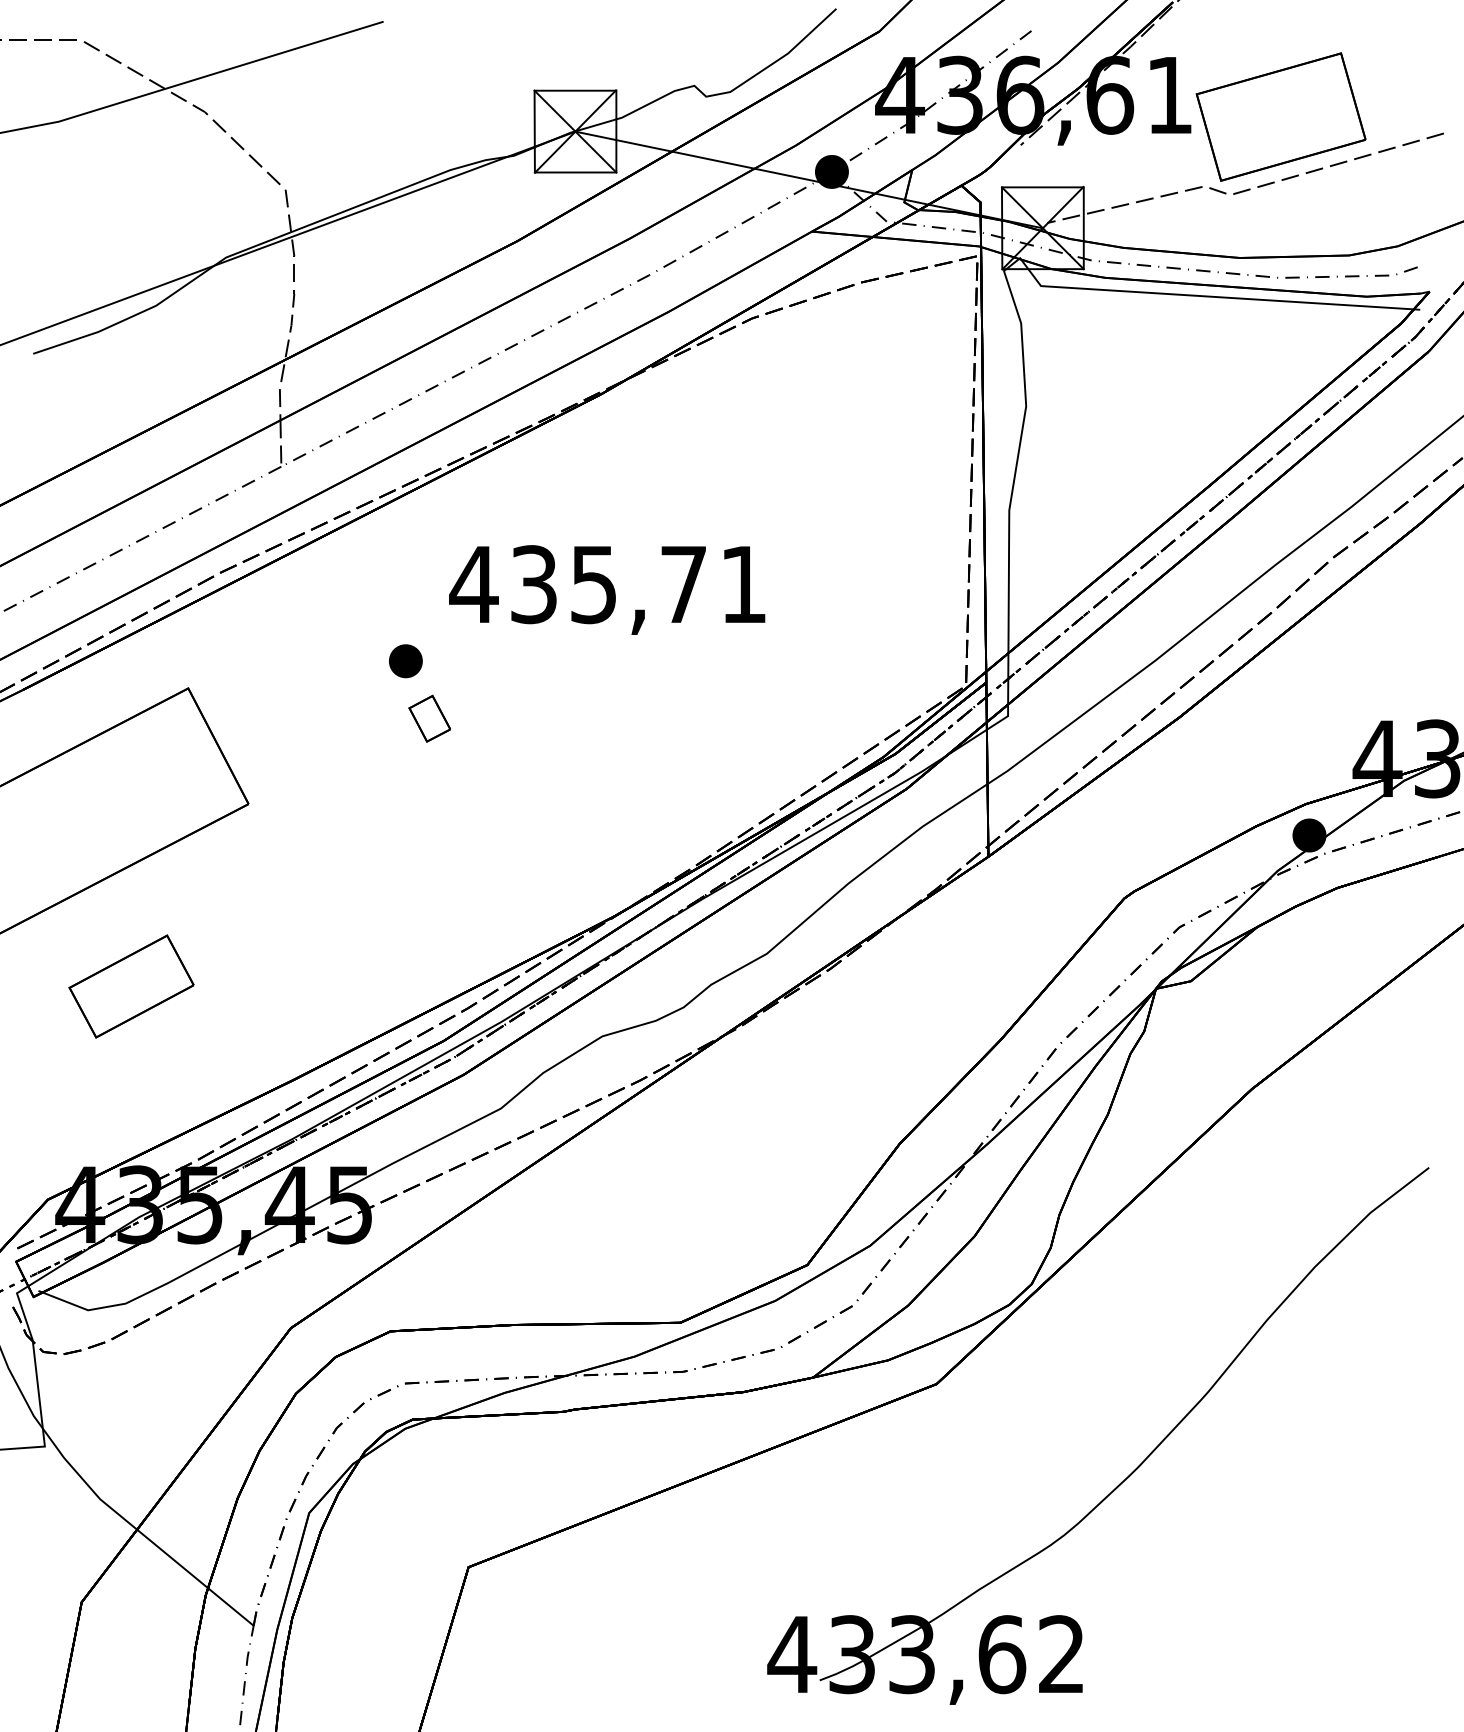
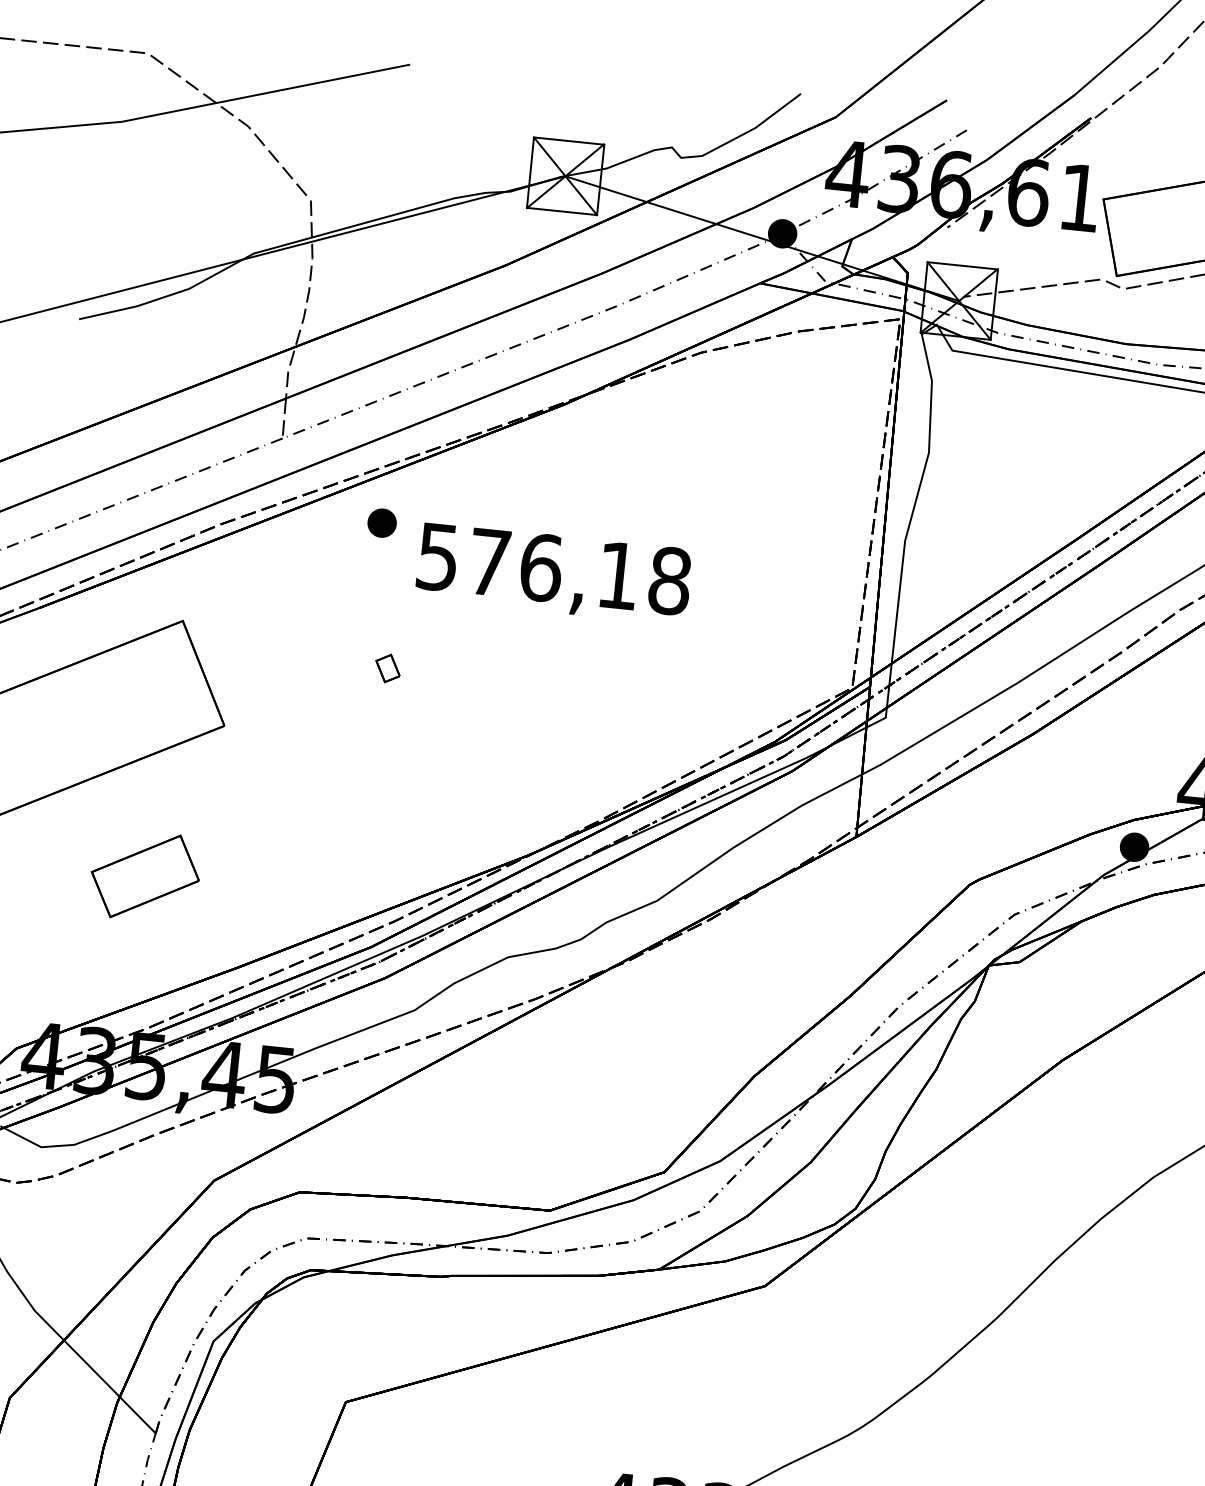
text: (608, 584) -> (553, 568), 435,71 -> 576,18
part: (405, 661) -> (381, 523), moved
part: (429, 718) -> (387, 668), size x0.7
part: (131, 986) -> (145, 876), moved

